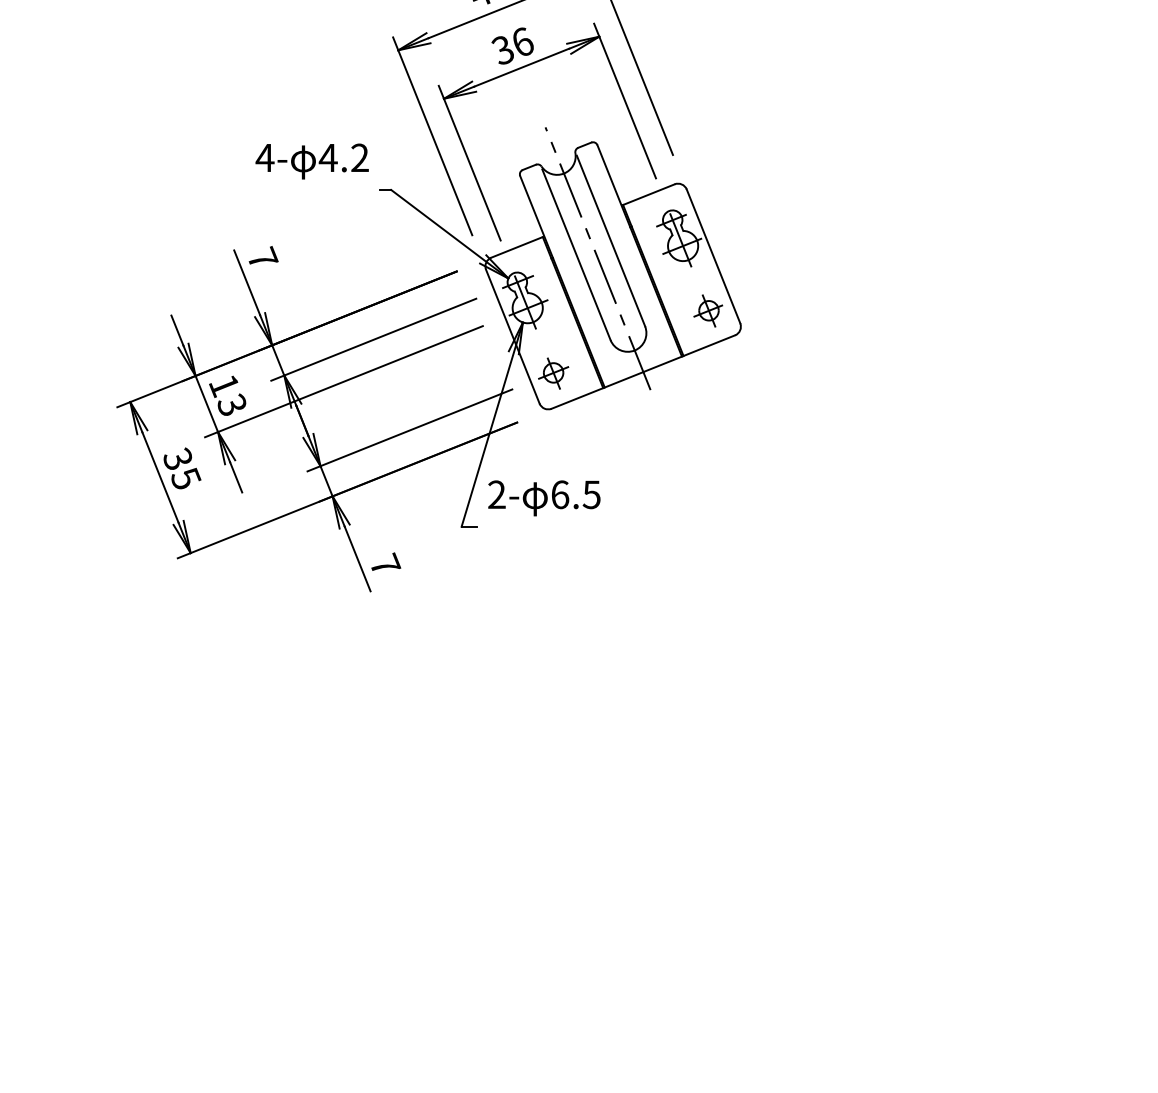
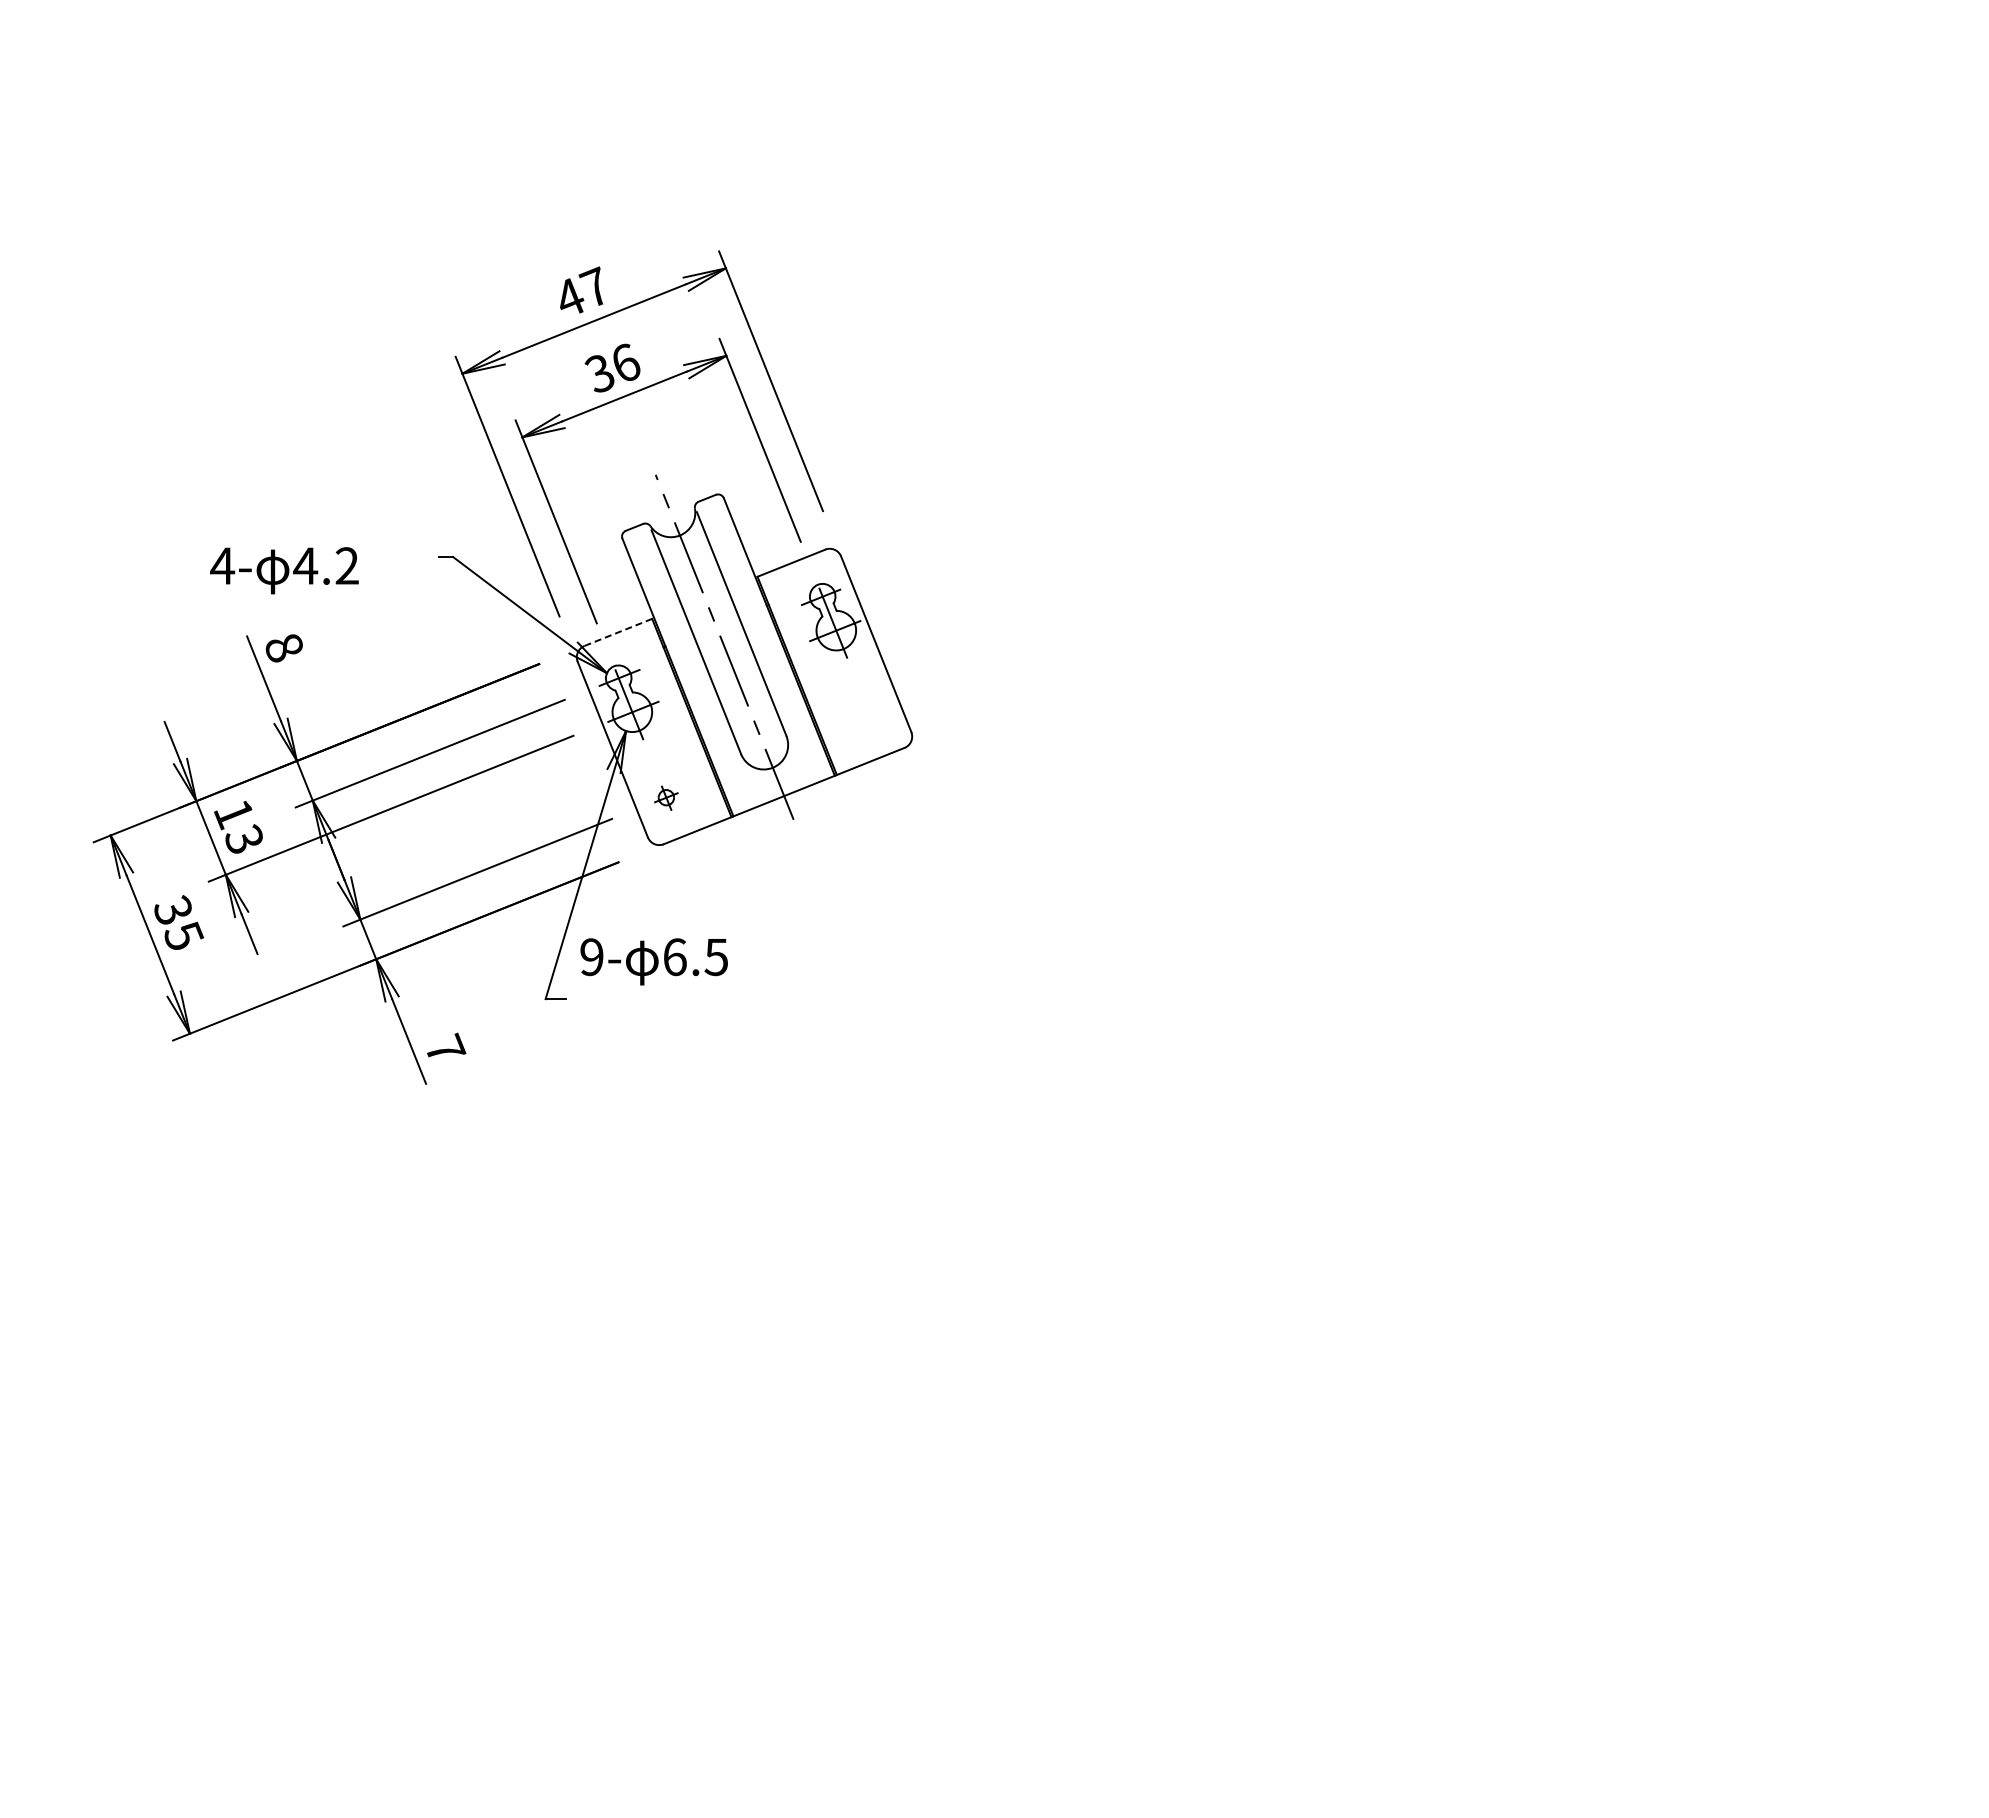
text: (312, 161) -> (284, 570), moved
line: (517, 247) -> (618, 632), solid -> dashed
text: (263, 258) -> (285, 646), 7 -> 8
part: (708, 310) -> (869, 715), removed
part: (553, 373) -> (666, 798), size x0.6
text: (496, 495) -> (591, 957), 2- -> 9-

